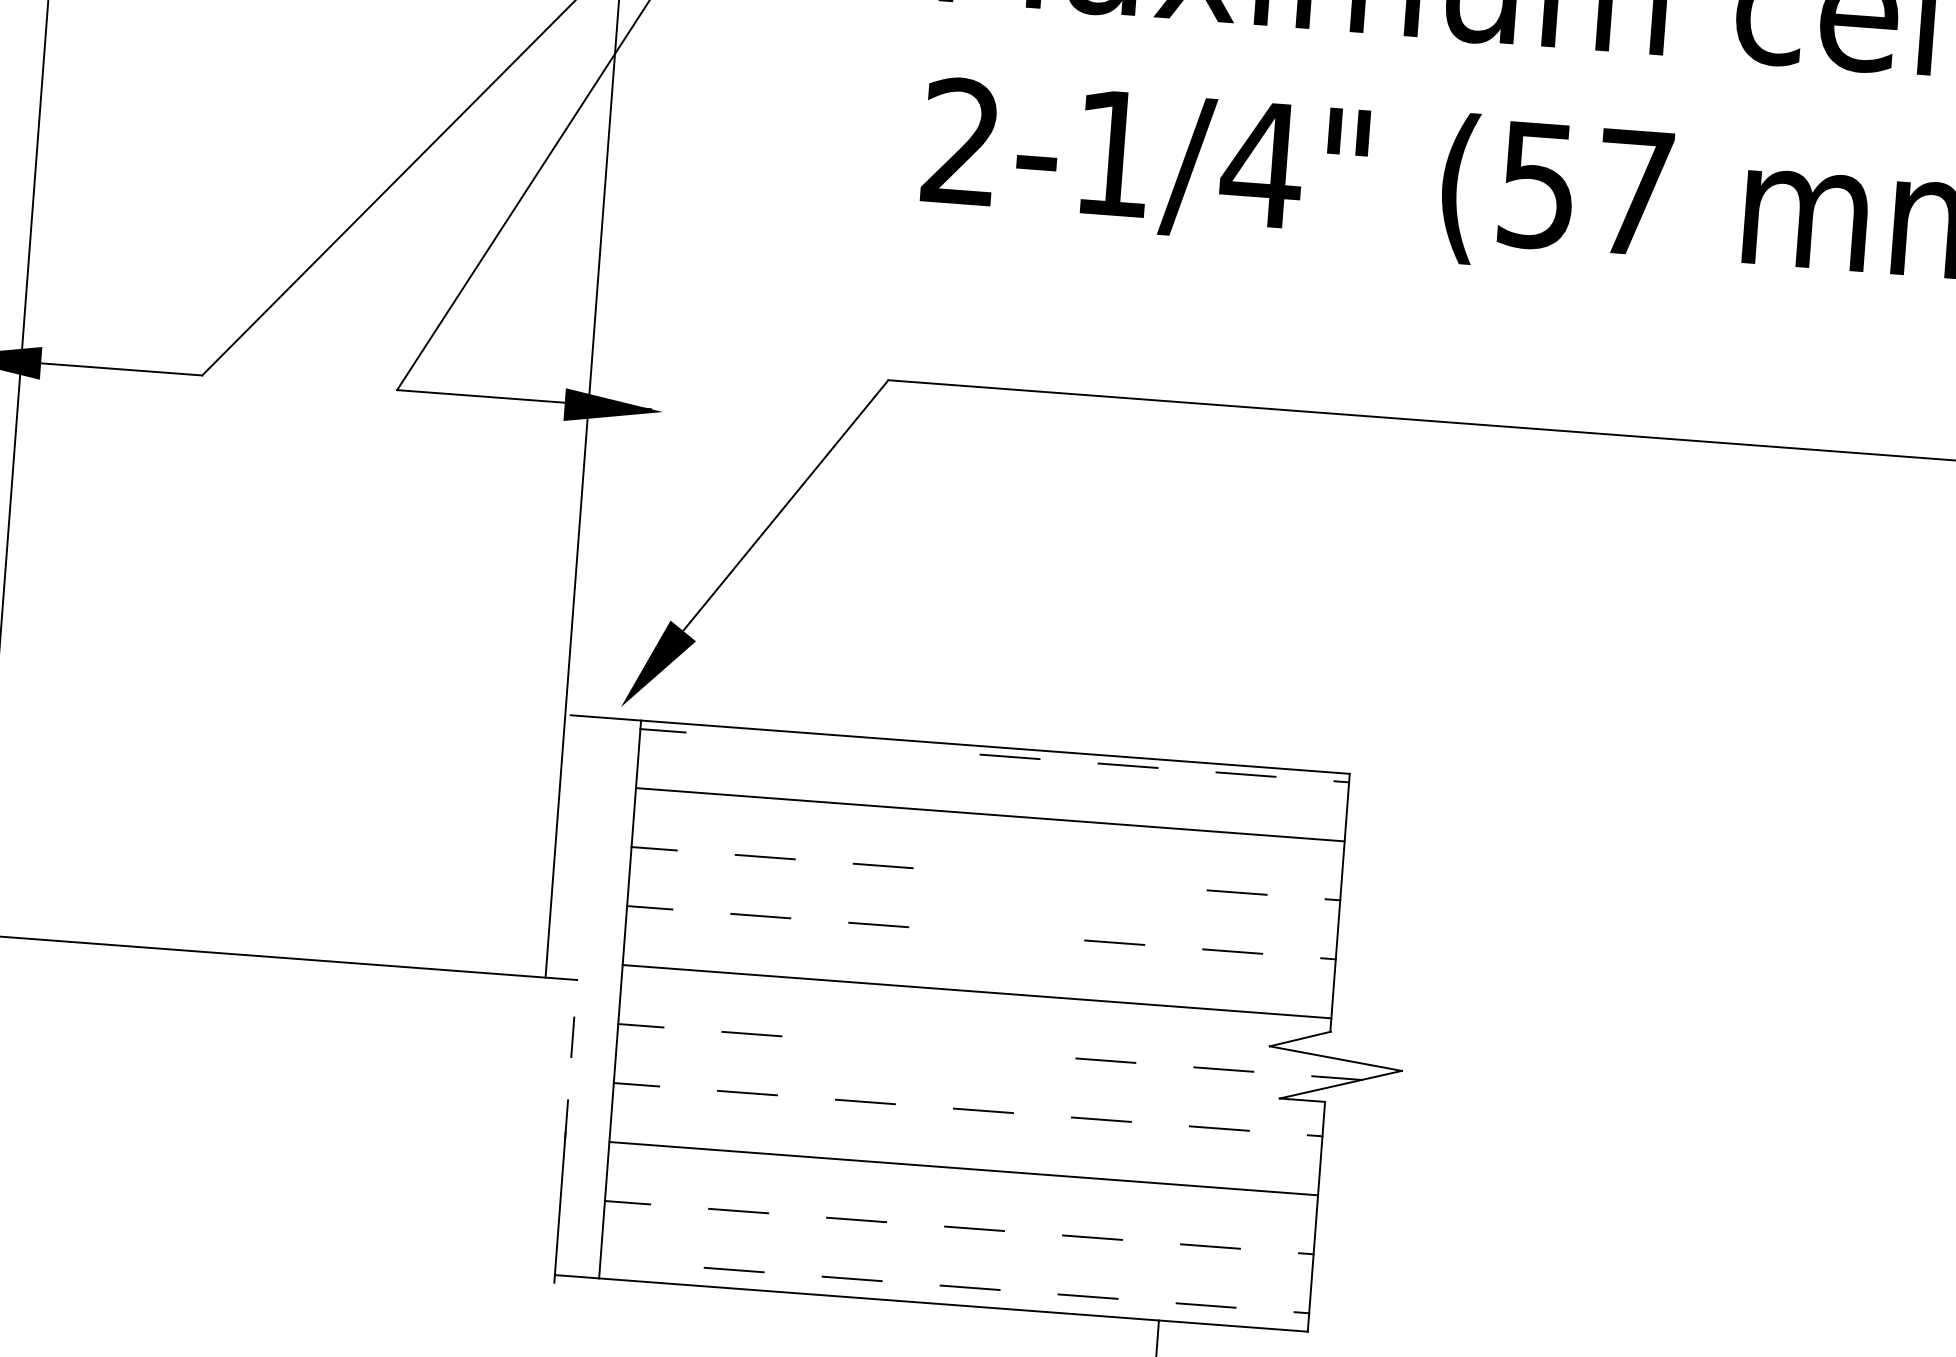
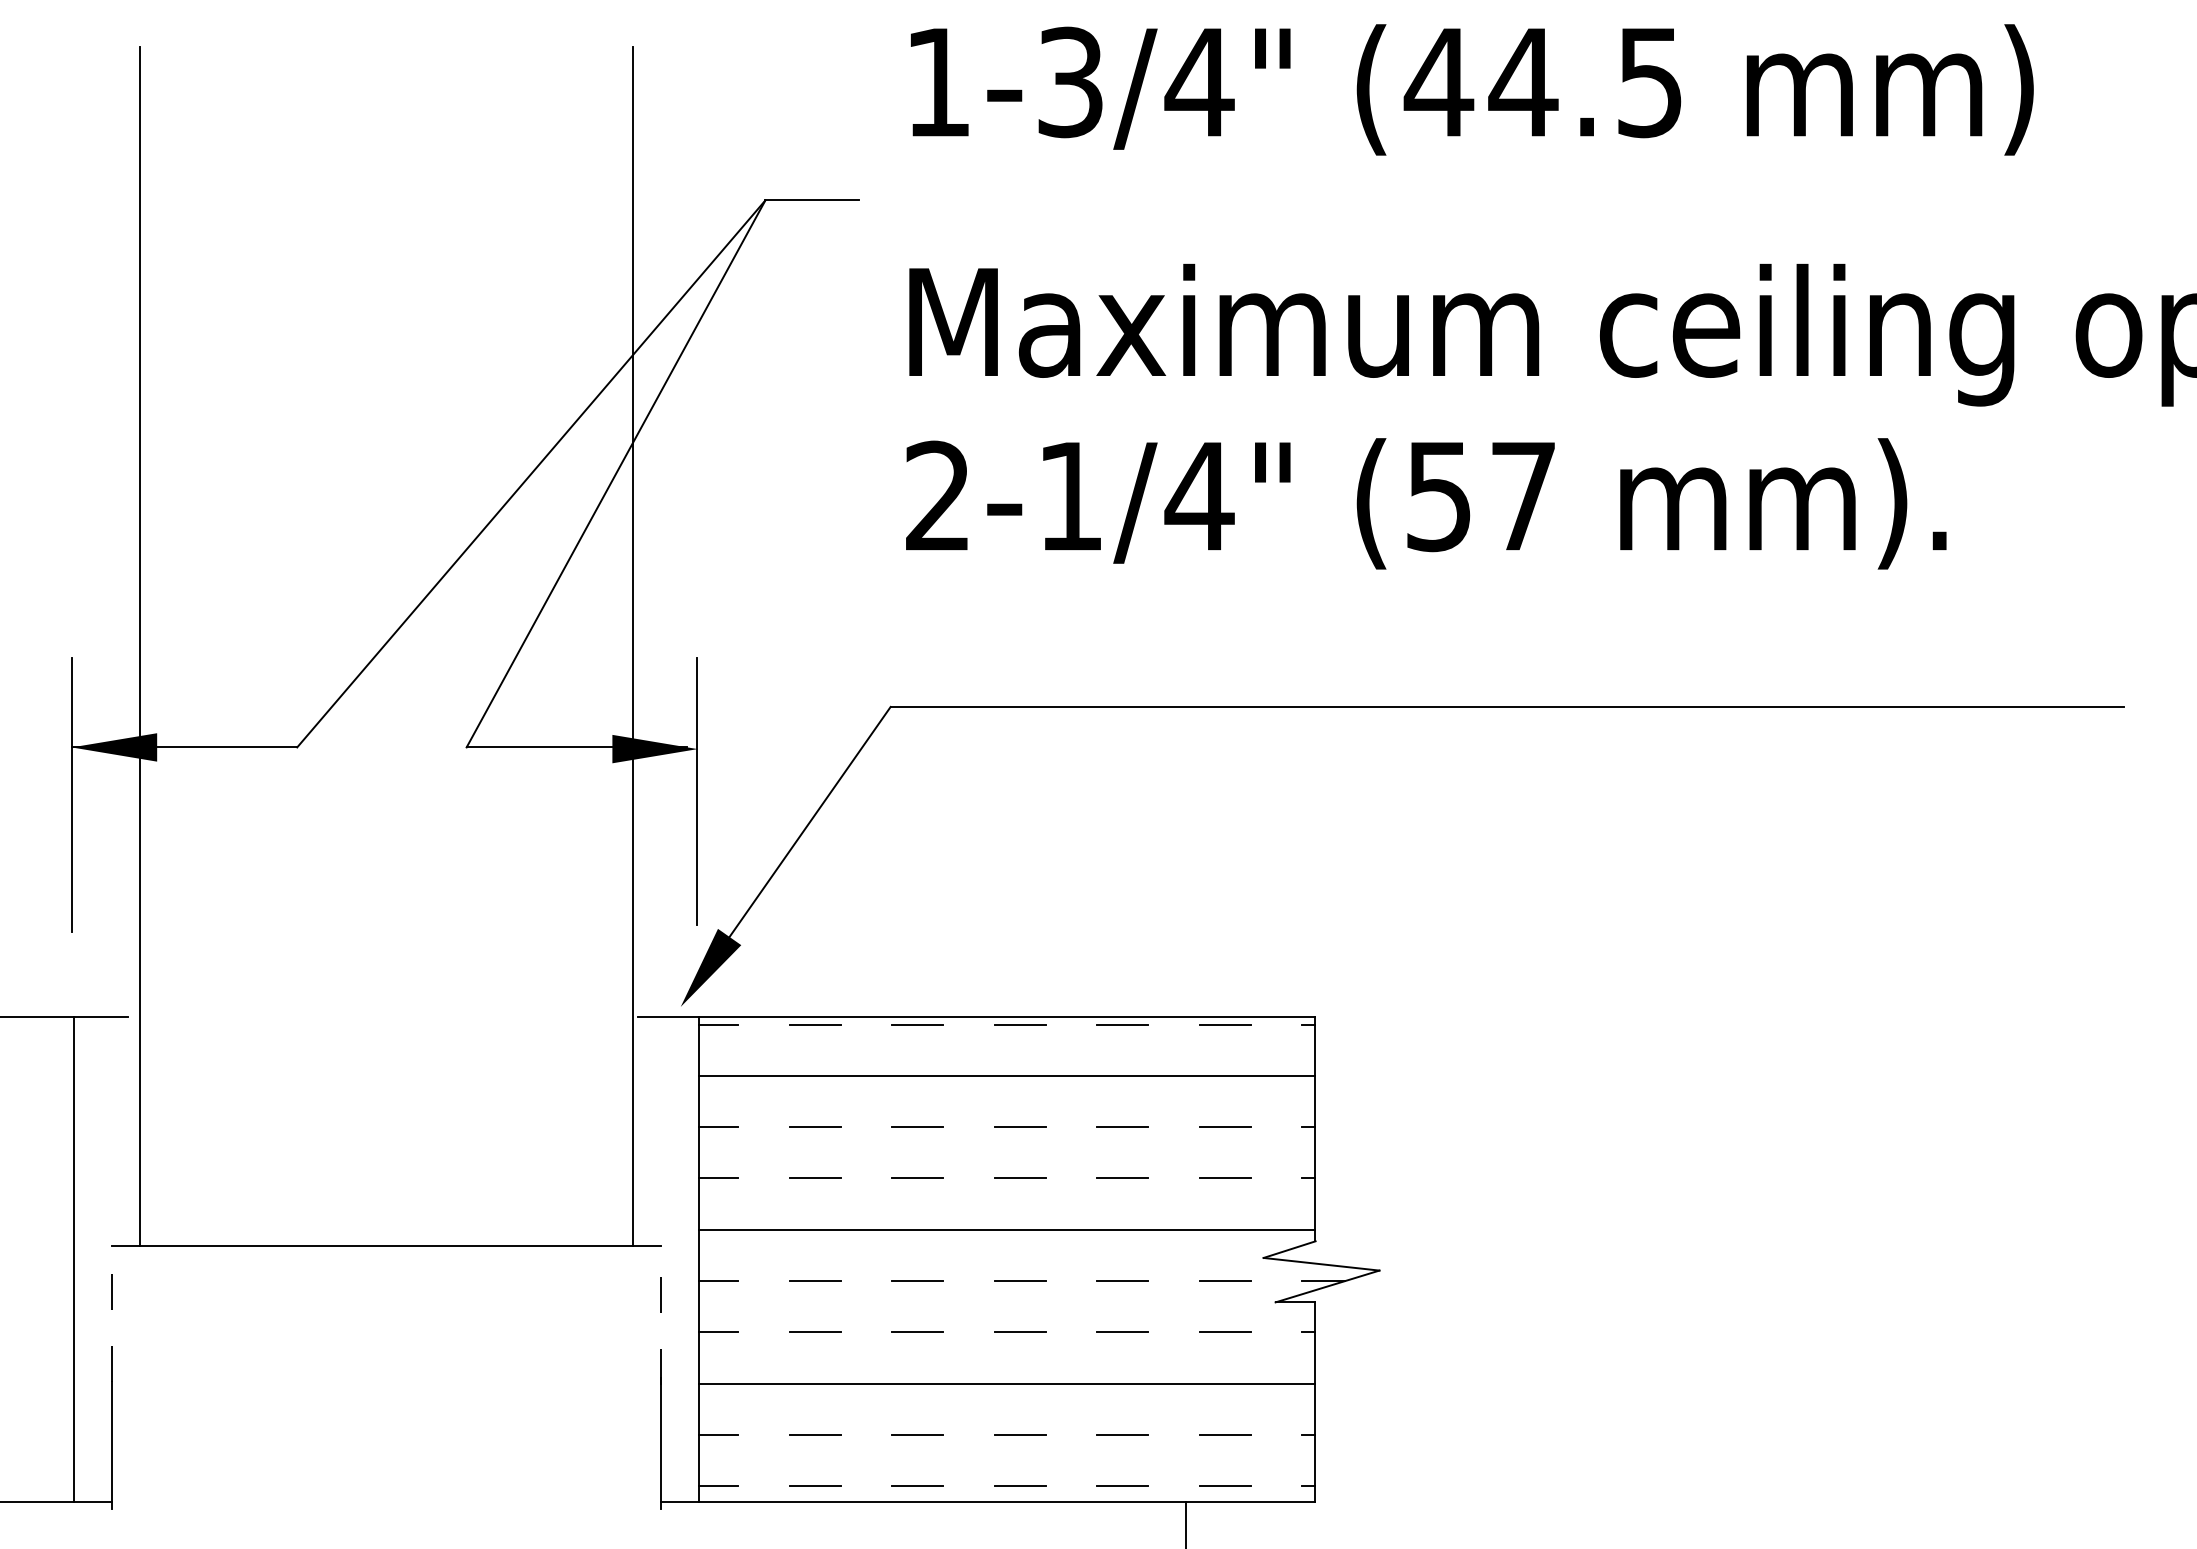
line: (658, 460) -> (697, 791), added
line: (773, 738) -> (814, 1024), added
line: (891, 747) -> (917, 1024), added
line: (1000, 875) -> (1019, 1127), added
line: (1118, 884) -> (1122, 1127), added
line: (995, 933) -> (1019, 1178), added
line: (869, 1043) -> (917, 1281), added
line: (986, 1052) -> (1019, 1281), added
line: (622, 1262) -> (718, 1486), added

